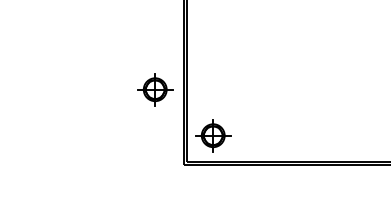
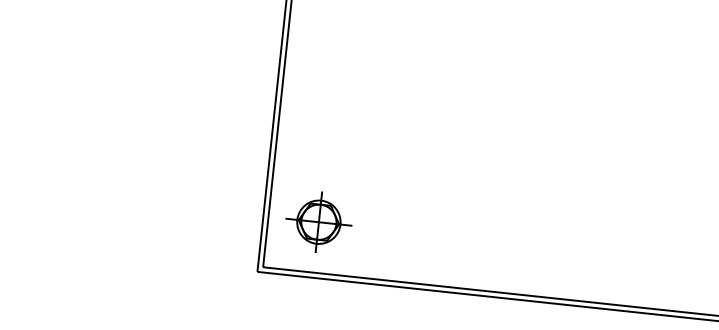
part: (155, 89) -> (219, 123), removed

